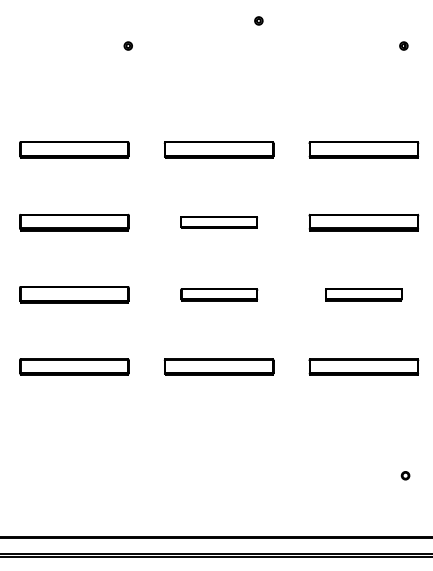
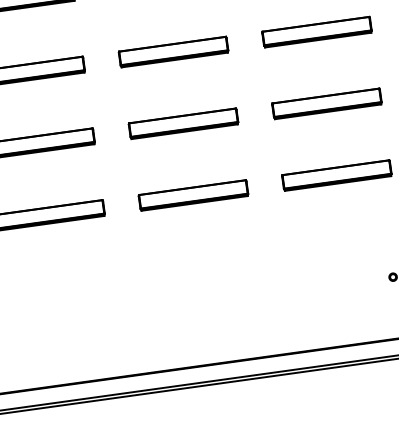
part: (218, 222) -> (173, 52), size x1.43
part: (219, 294) -> (183, 123), size x1.43
part: (363, 294) -> (326, 103), size x1.43

